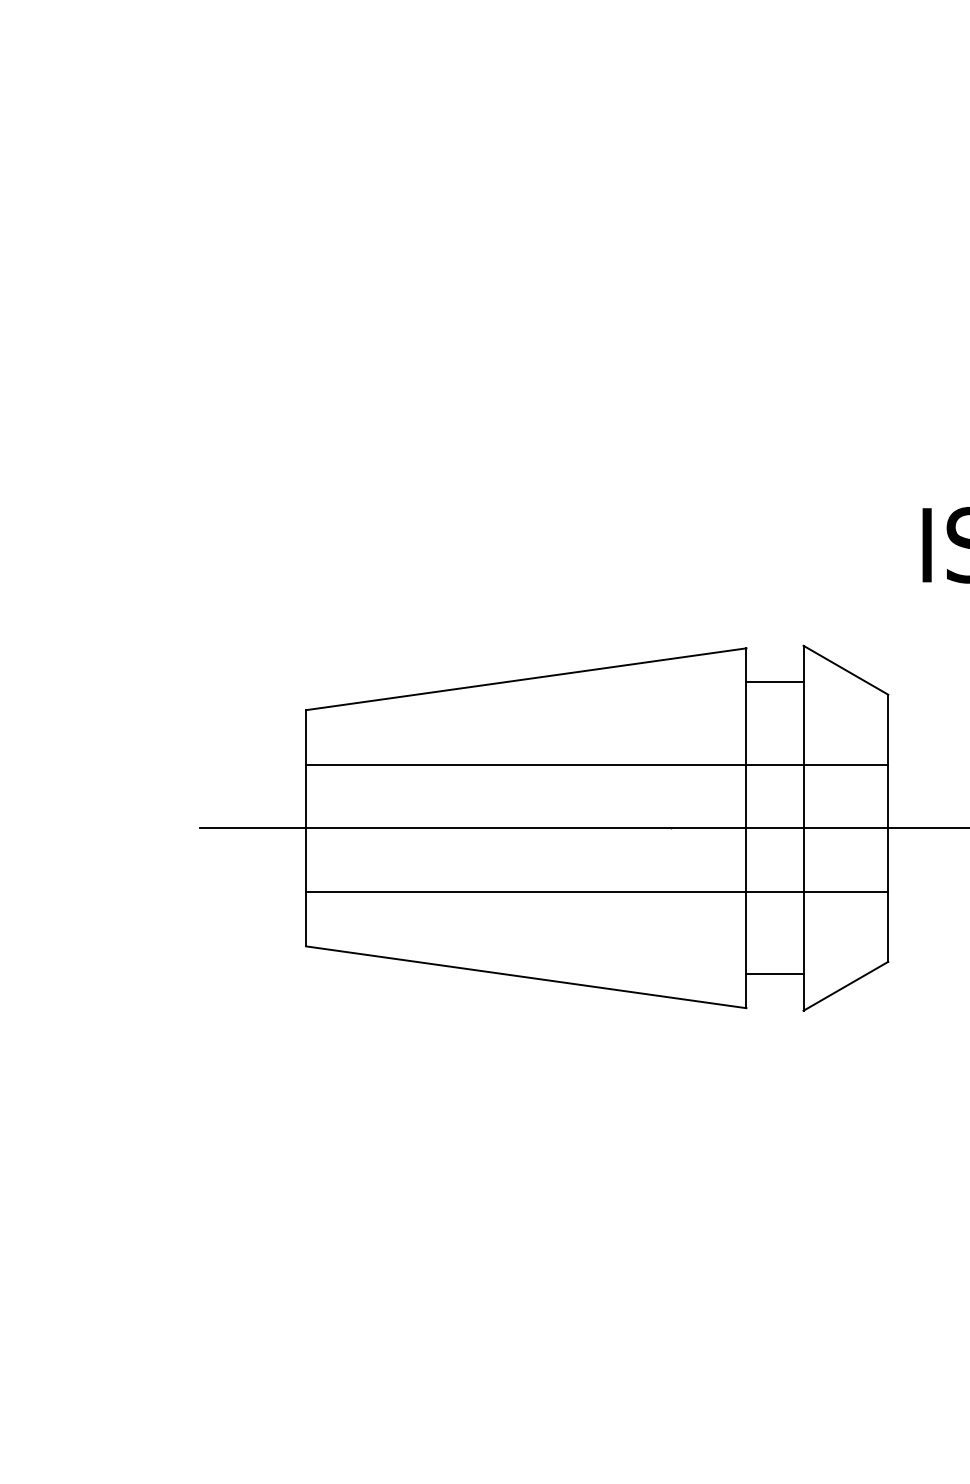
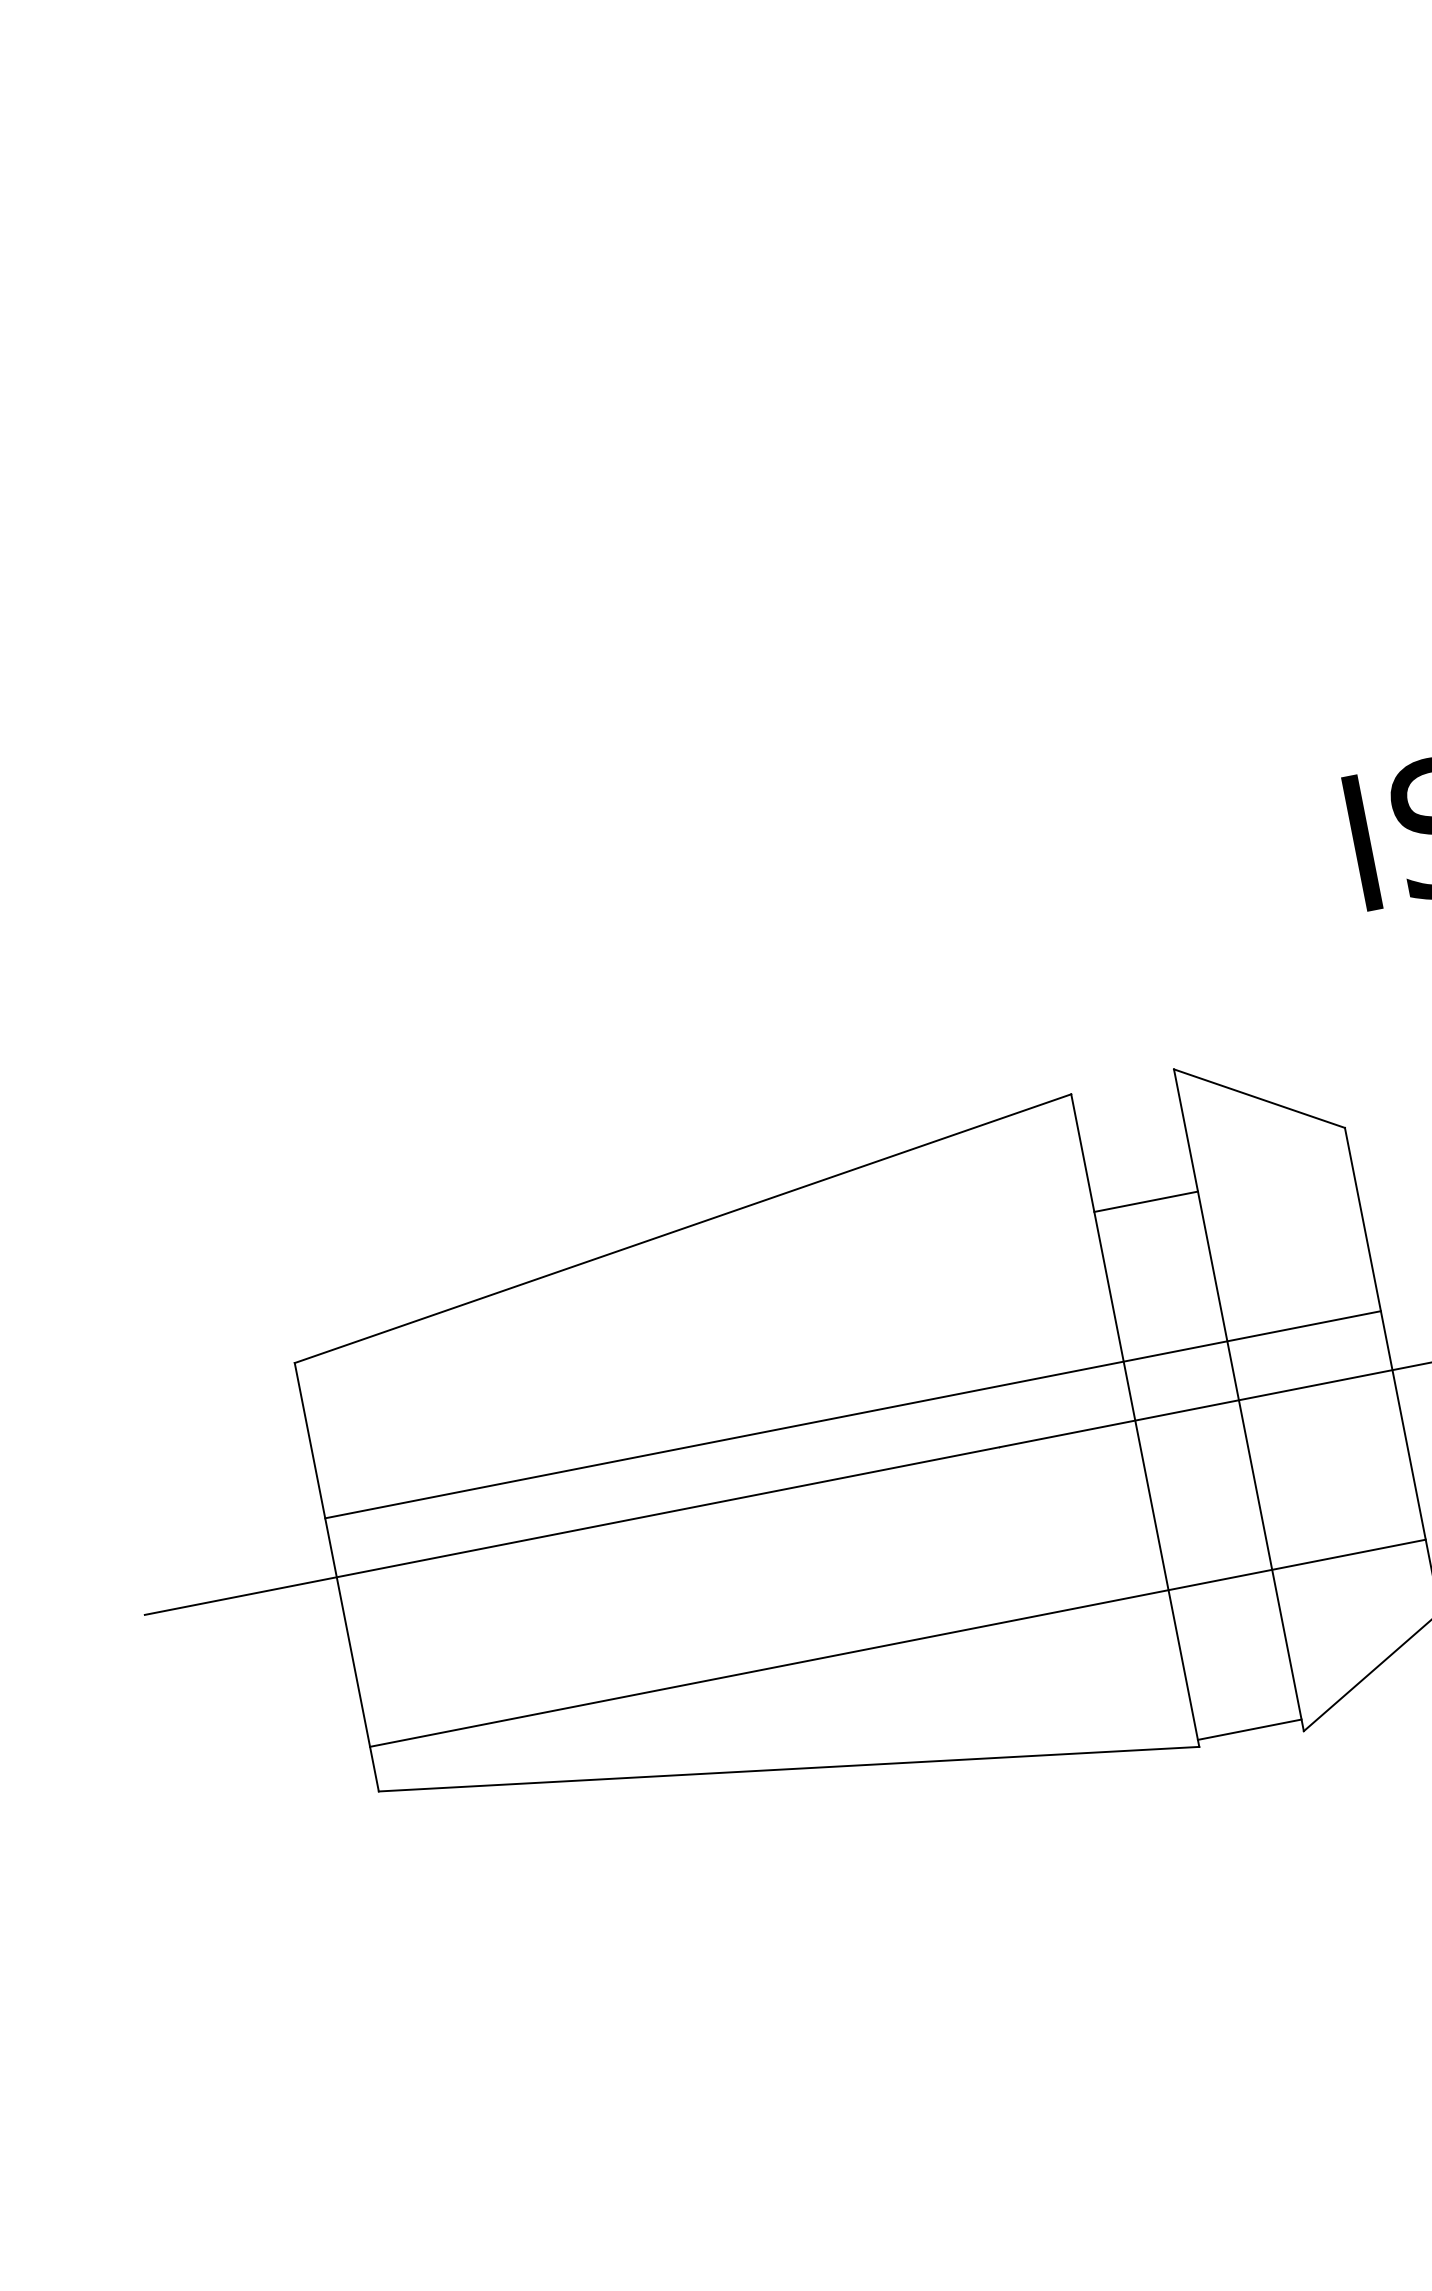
line: (774, 682) -> (1145, 1202), moved
line: (597, 764) -> (853, 1414), moved
line: (597, 891) -> (898, 1642), moved
line: (774, 974) -> (1248, 1730), moved

